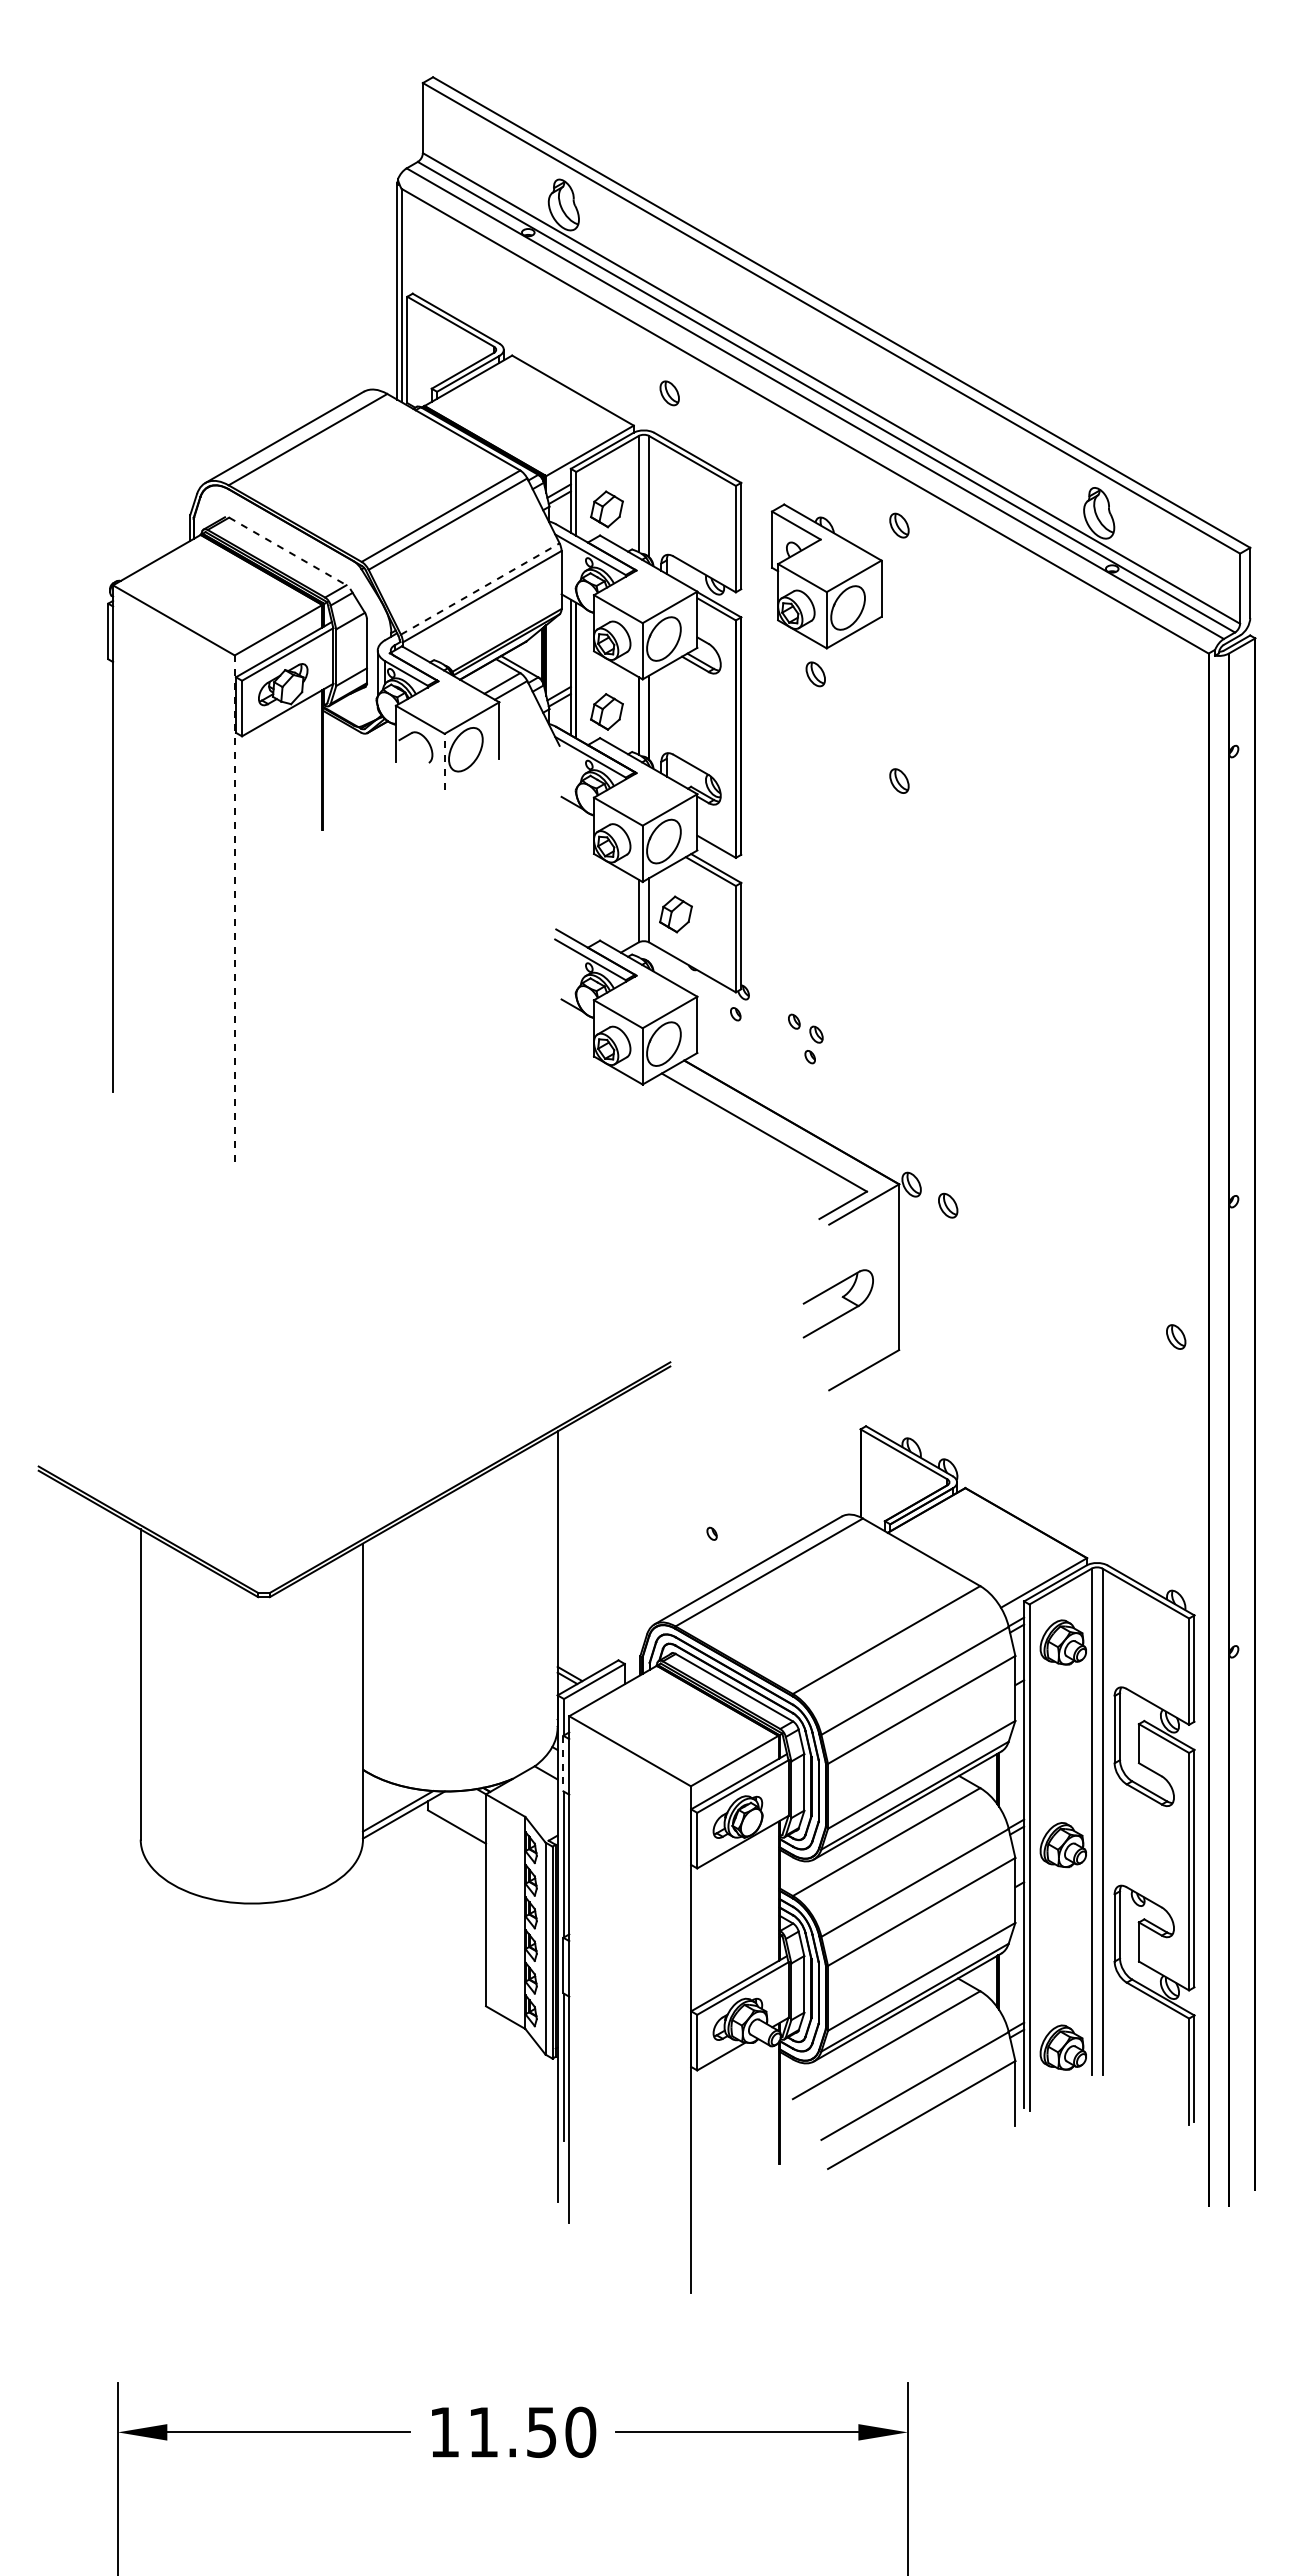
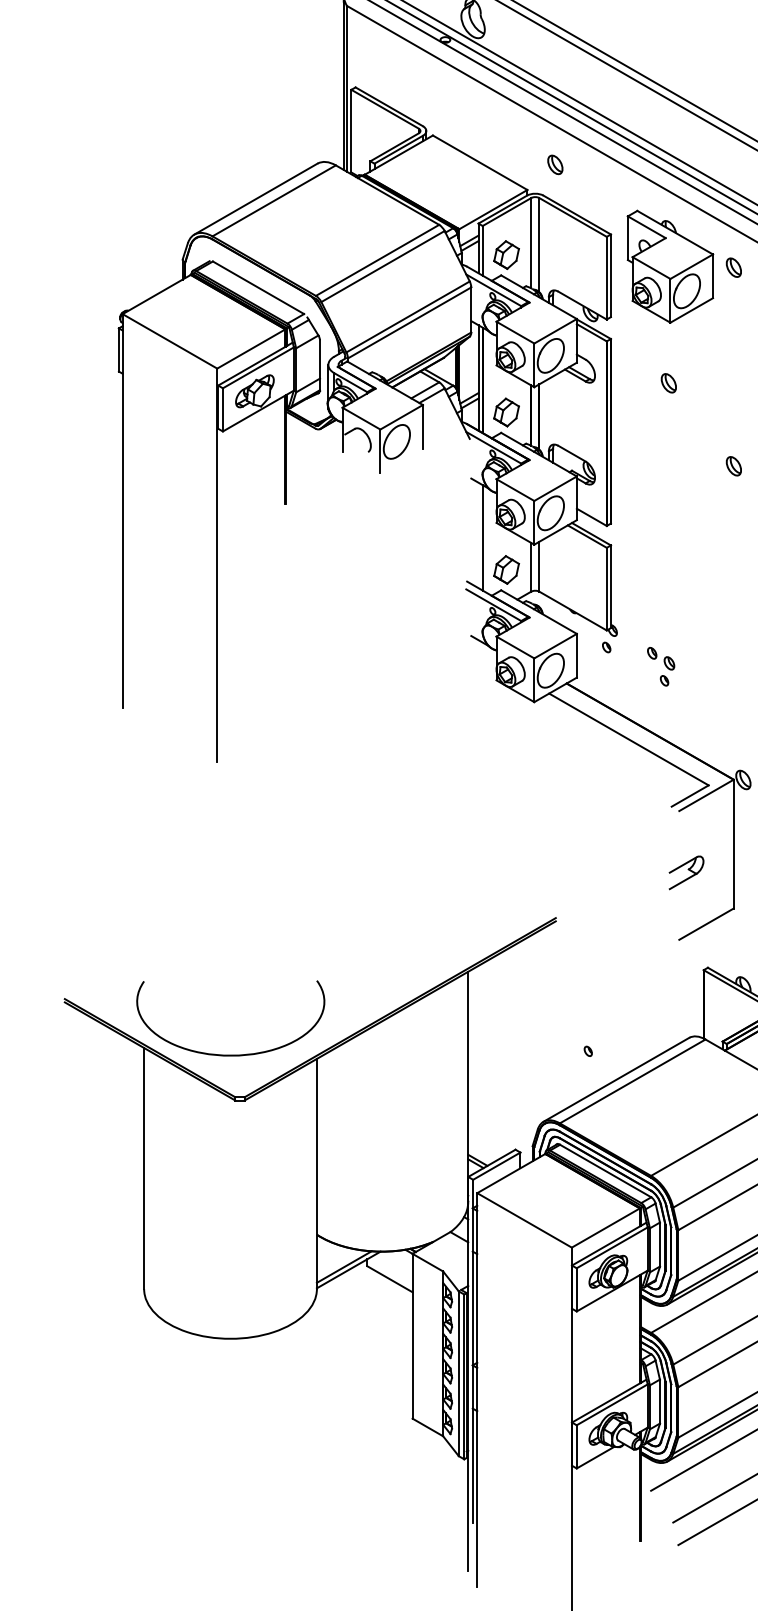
line: (287, 551) -> (258, 287), dashed -> solid
part: (826, 576) -> (670, 266), moved
line: (480, 589) -> (408, 317), dashed -> solid
line: (444, 761) -> (380, 451), dashed -> solid
line: (576, 873) -> (482, 538), added
line: (234, 908) -> (217, 565), dashed -> solid
part: (675, 914) -> (506, 569), moved
part: (838, 1304) -> (686, 873), size x0.62
curve: (251, 1538) -> (230, 1055), added
line: (563, 1763) -> (472, 1229), dashed -> solid

